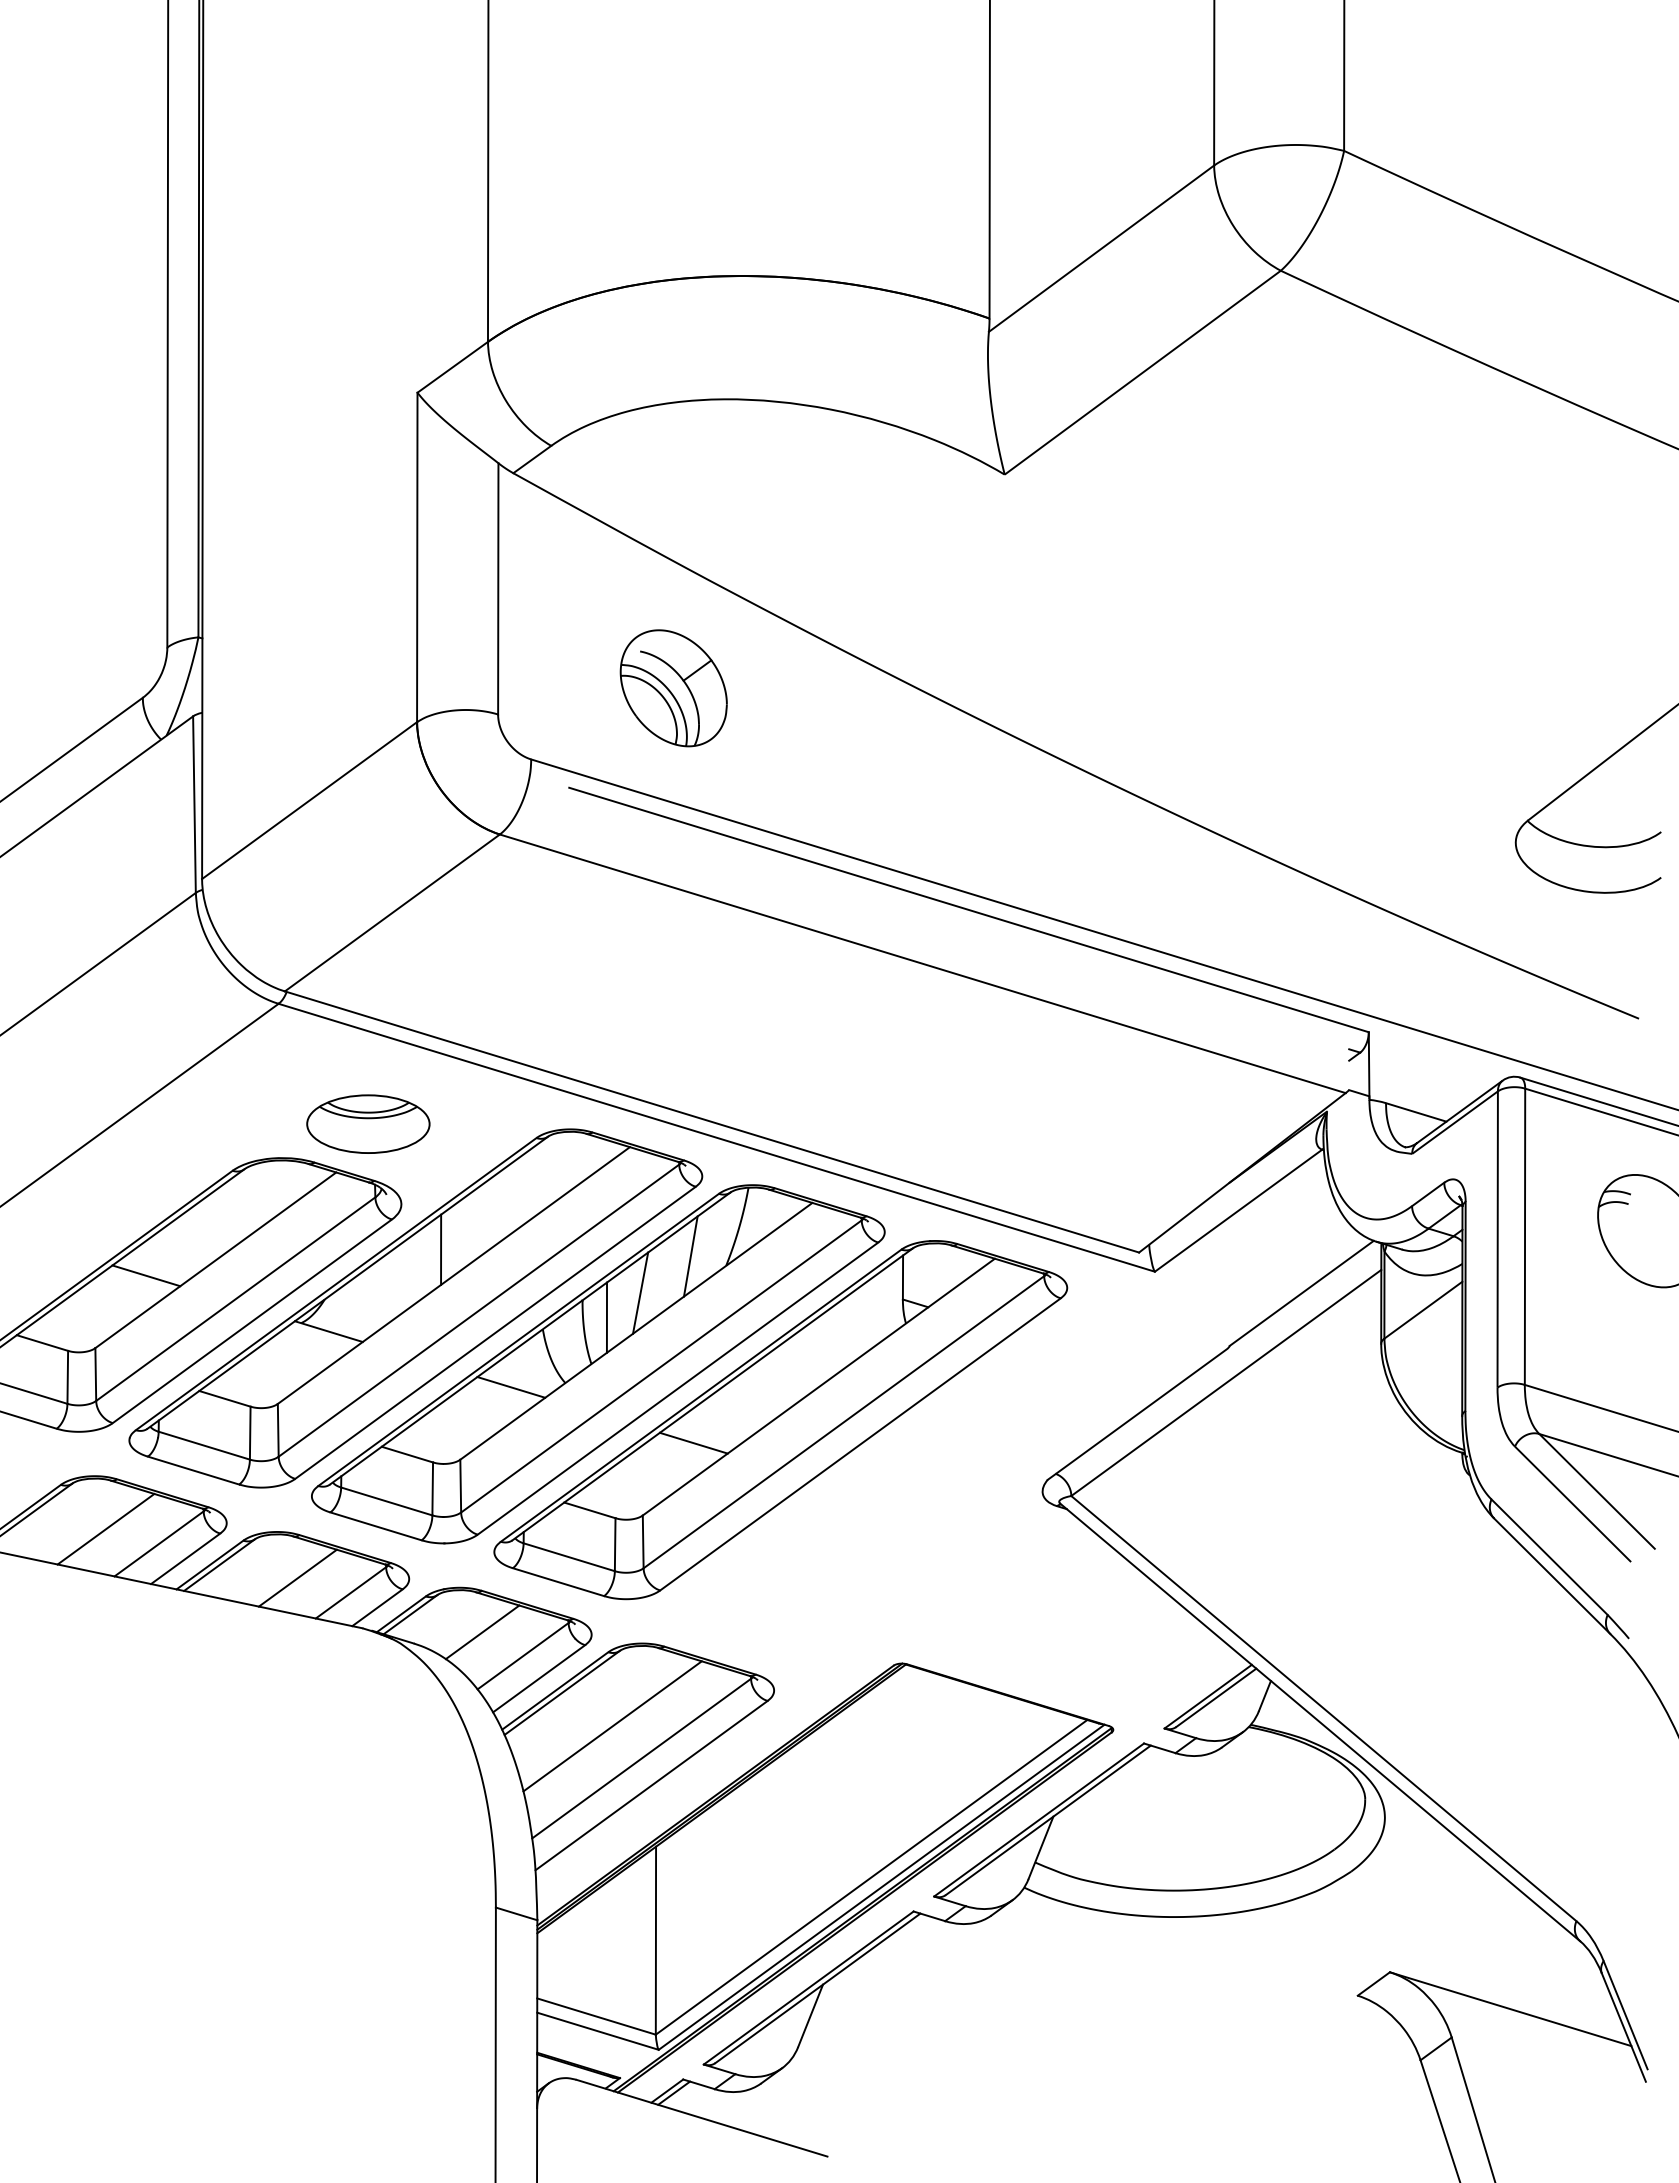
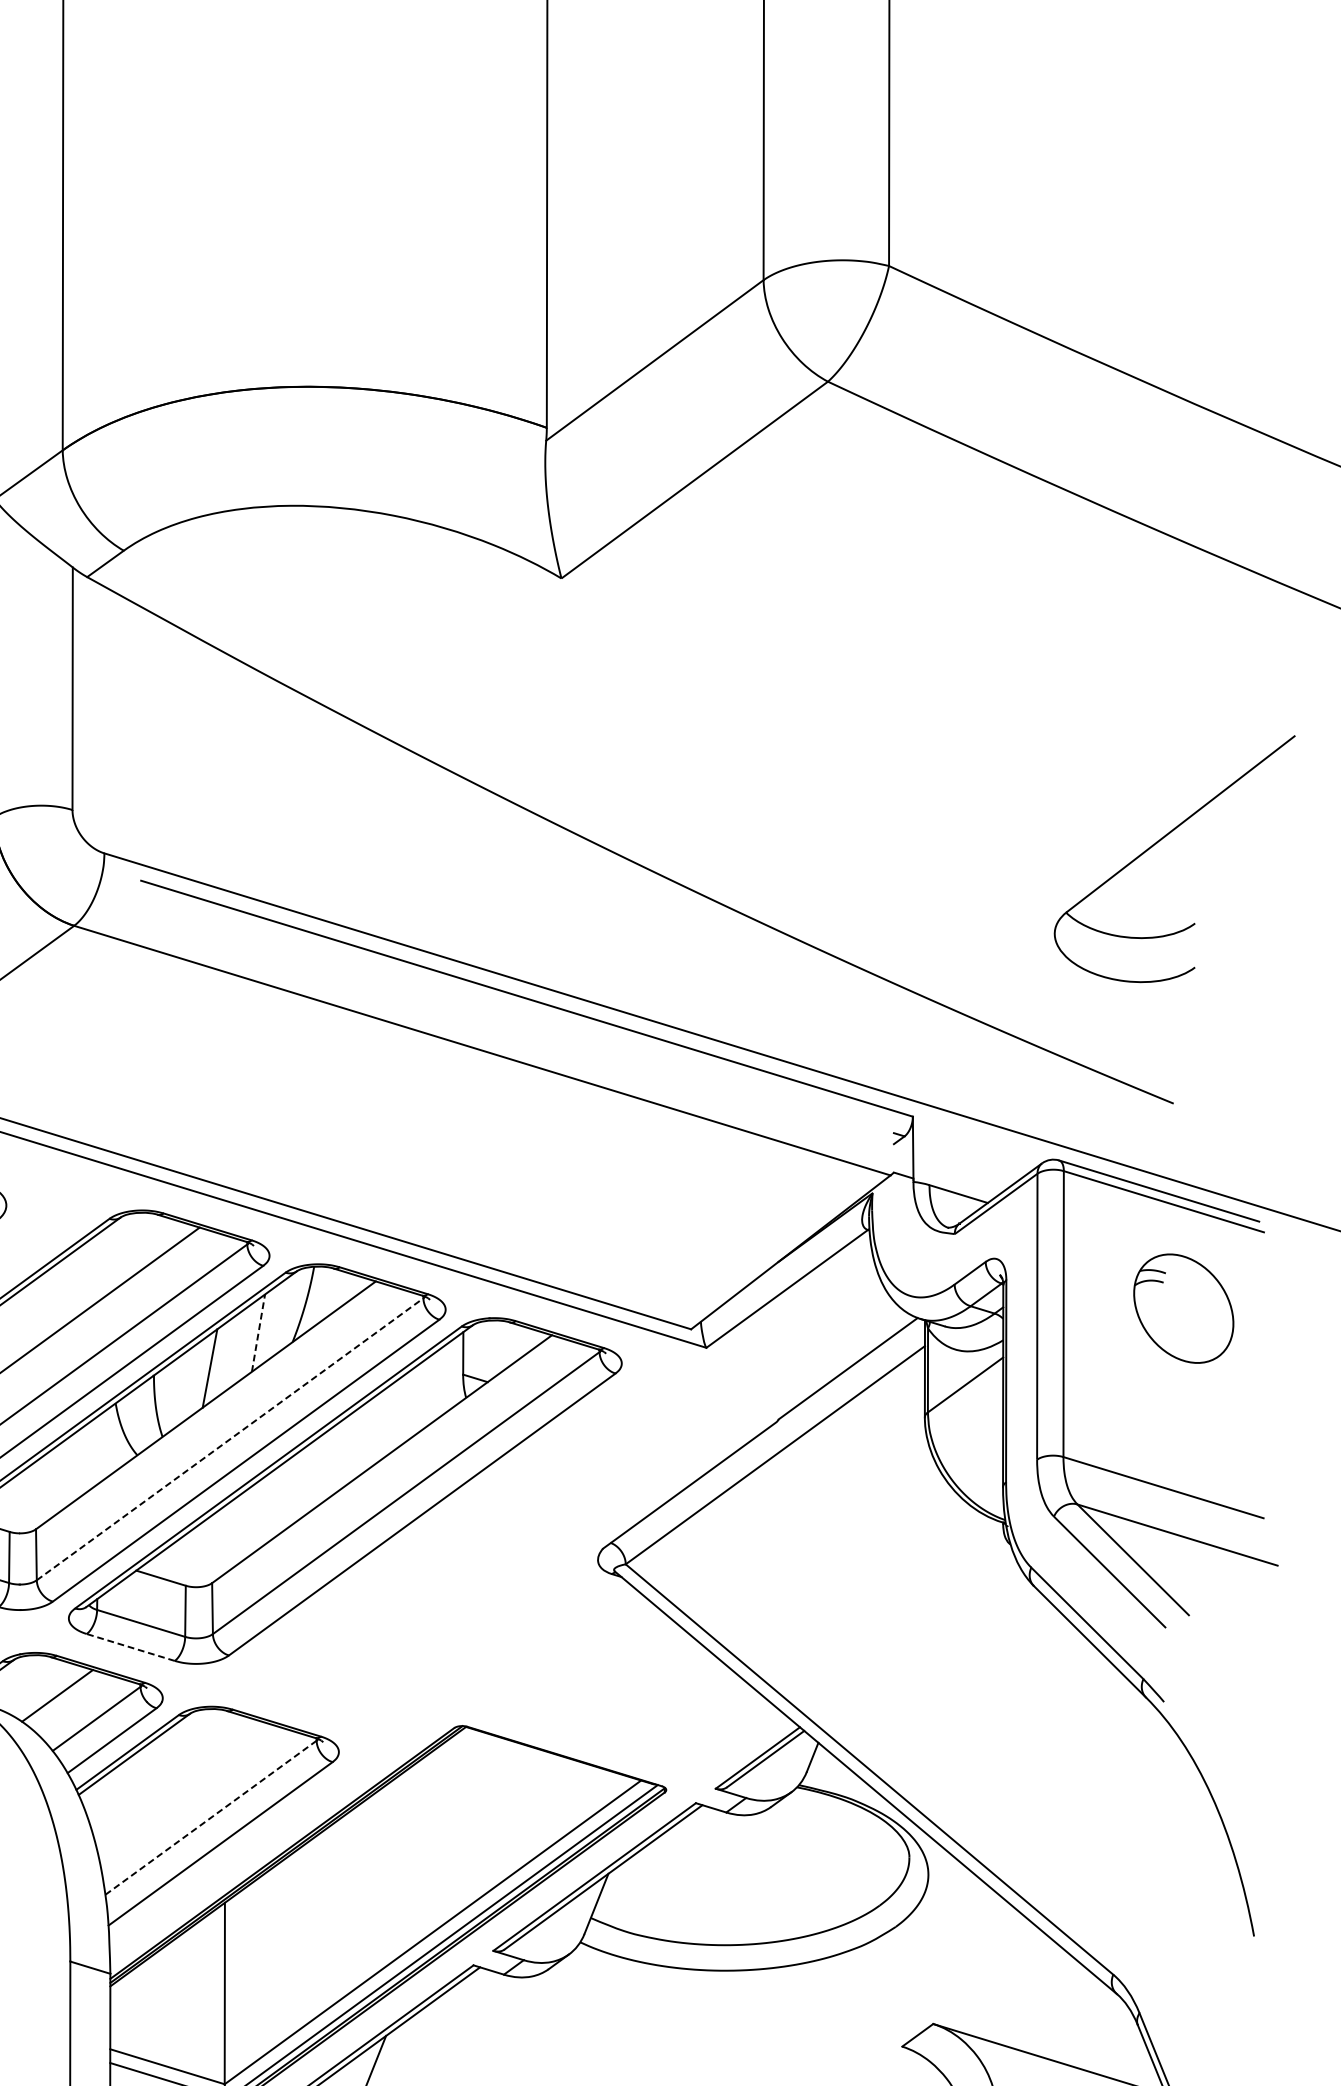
part: (673, 688) -> (241, 784), removed
line: (441, 1249) -> (17, 1326), removed
line: (690, 1256) -> (258, 1333), solid -> dashed
line: (606, 1317) -> (177, 1392), removed
line: (661, 1366) -> (230, 1439), solid -> dashed
line: (511, 1387) -> (85, 1459), removed
line: (693, 1442) -> (261, 1512), removed
line: (558, 1582) -> (130, 1647), solid -> dashed
line: (612, 1726) -> (182, 1786), removed
line: (642, 1758) -> (211, 1817), solid -> dashed

